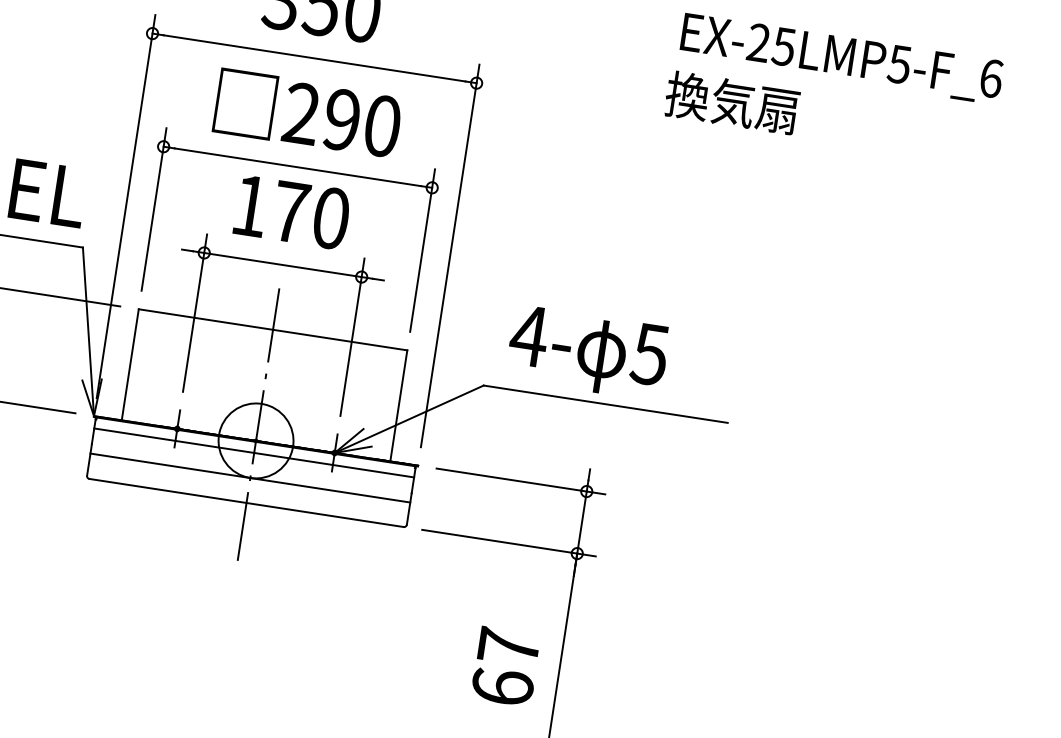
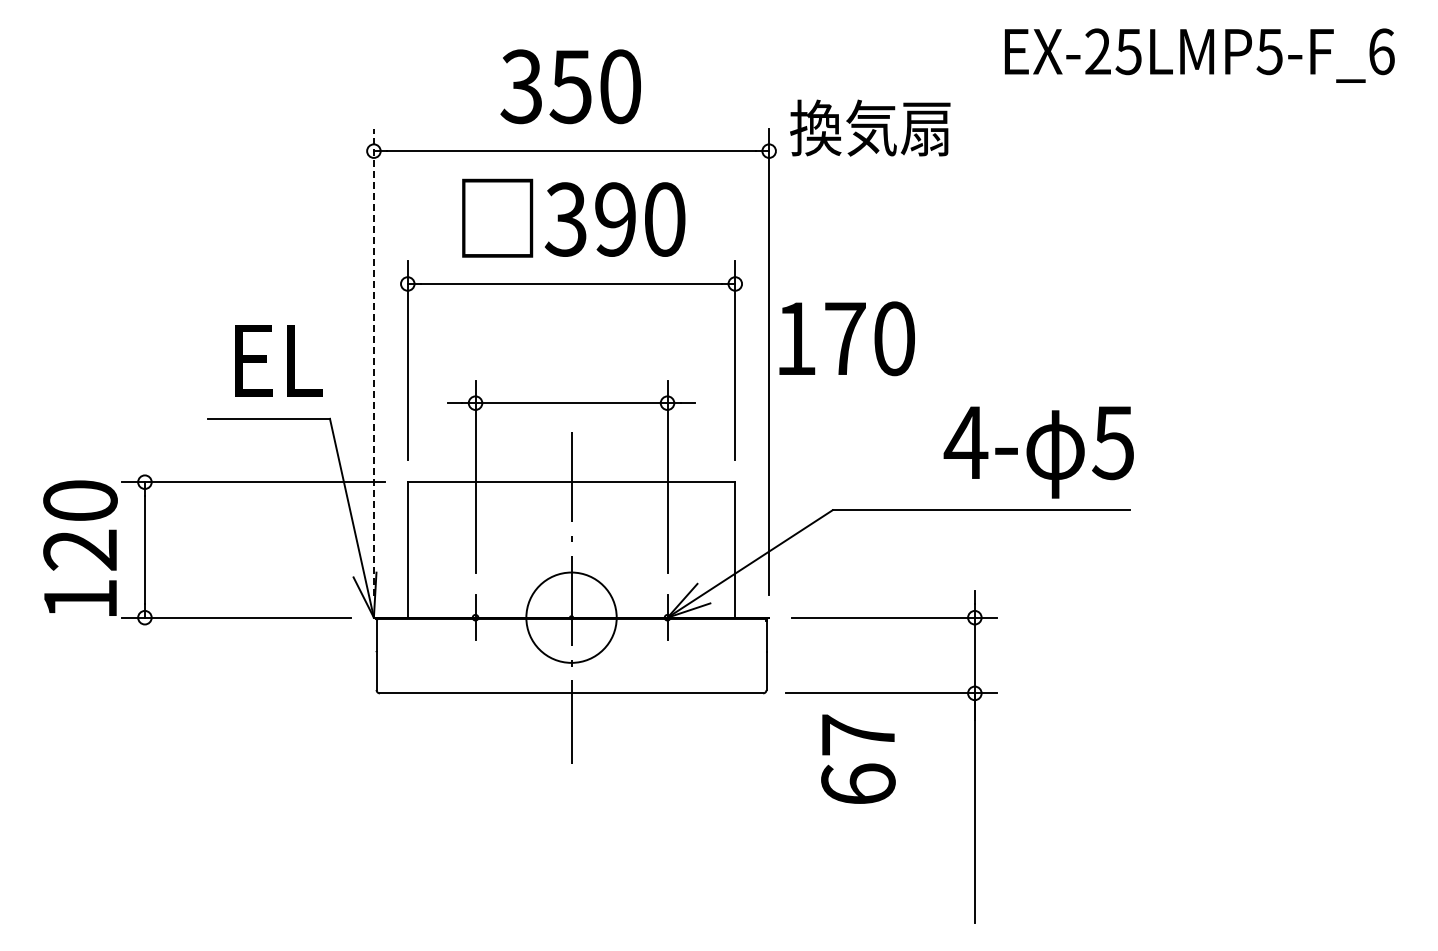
text: (732, 102) -> (870, 127), moved
text: (301, 113) -> (565, 219), 290 -> 390
line: (125, 206) -> (373, 362), solid -> dashed
text: (291, 212) -> (846, 338), moved
text: (587, 353) -> (1038, 452), moved
line: (254, 453) -> (571, 632), removed
line: (250, 477) -> (571, 662), removed
text: (506, 666) -> (858, 758), moved

